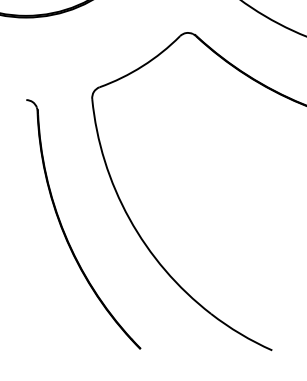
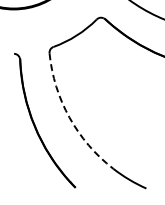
arc: (129, 218) -> (69, 117), solid -> dashed

